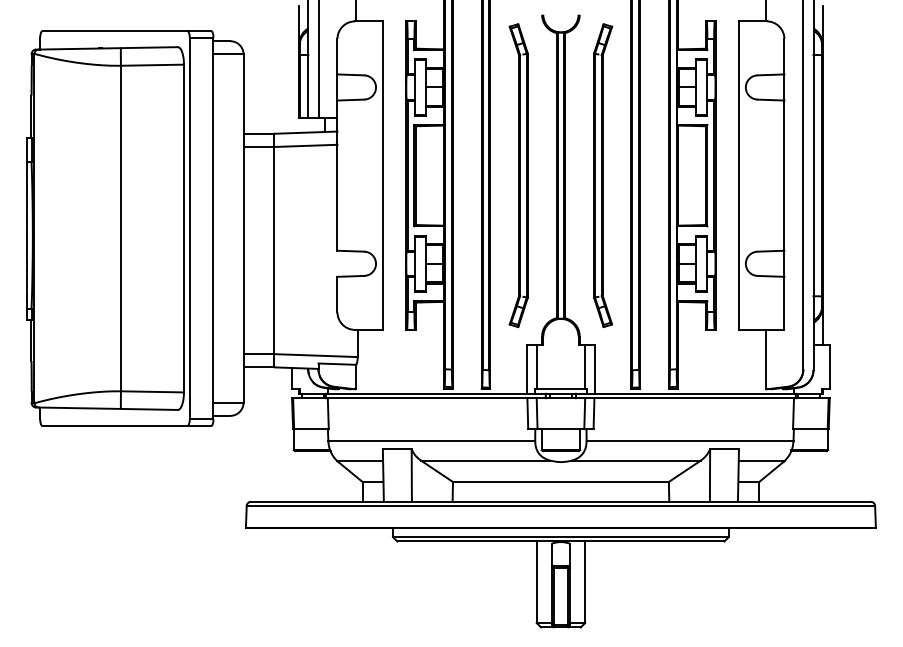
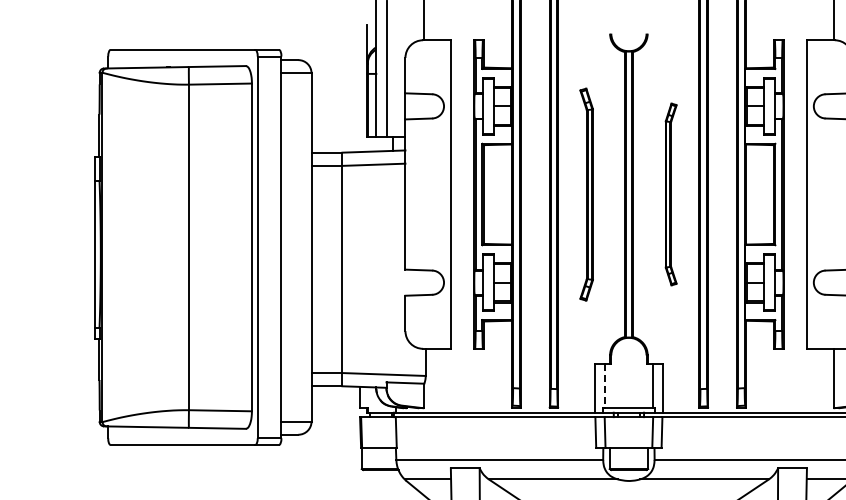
part: (518, 175) -> (586, 194), size x0.7
part: (603, 175) -> (671, 194), size x0.6
line: (536, 367) -> (604, 386), solid -> dashed

